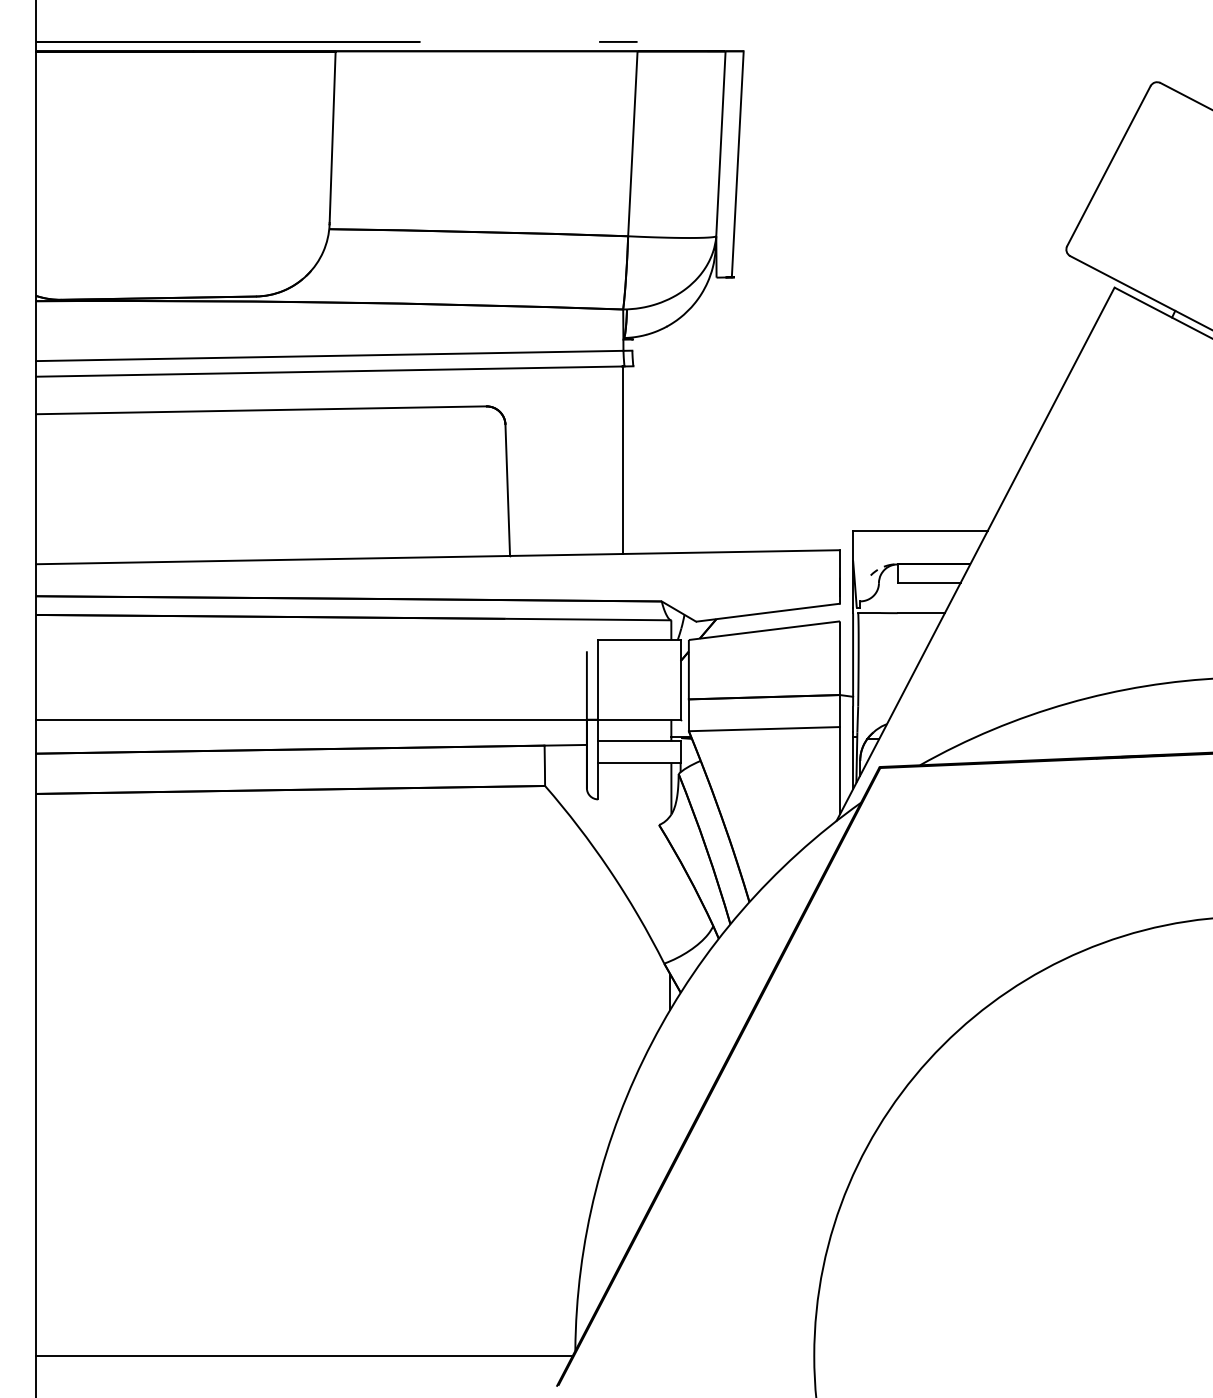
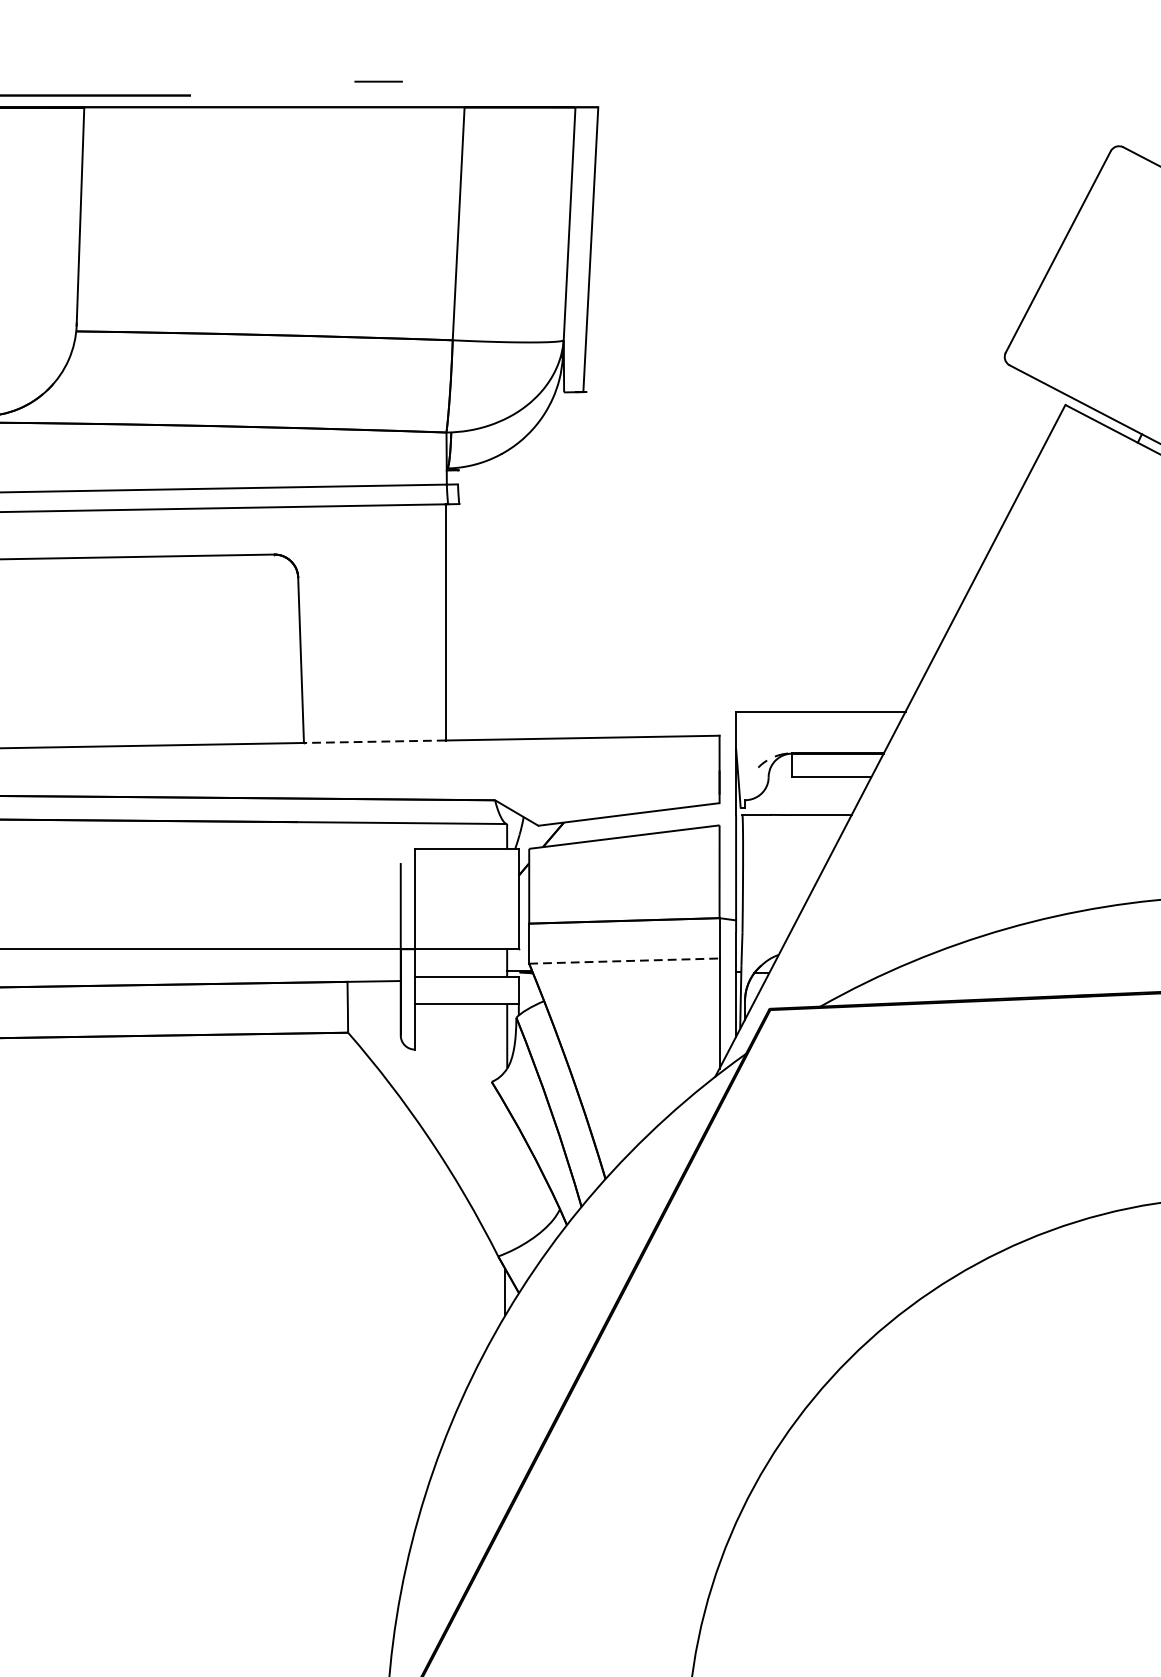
line: (618, 41) -> (378, 81), moved
line: (565, 554) -> (373, 741), solid -> dashed
line: (764, 729) -> (624, 961), solid -> dashed

